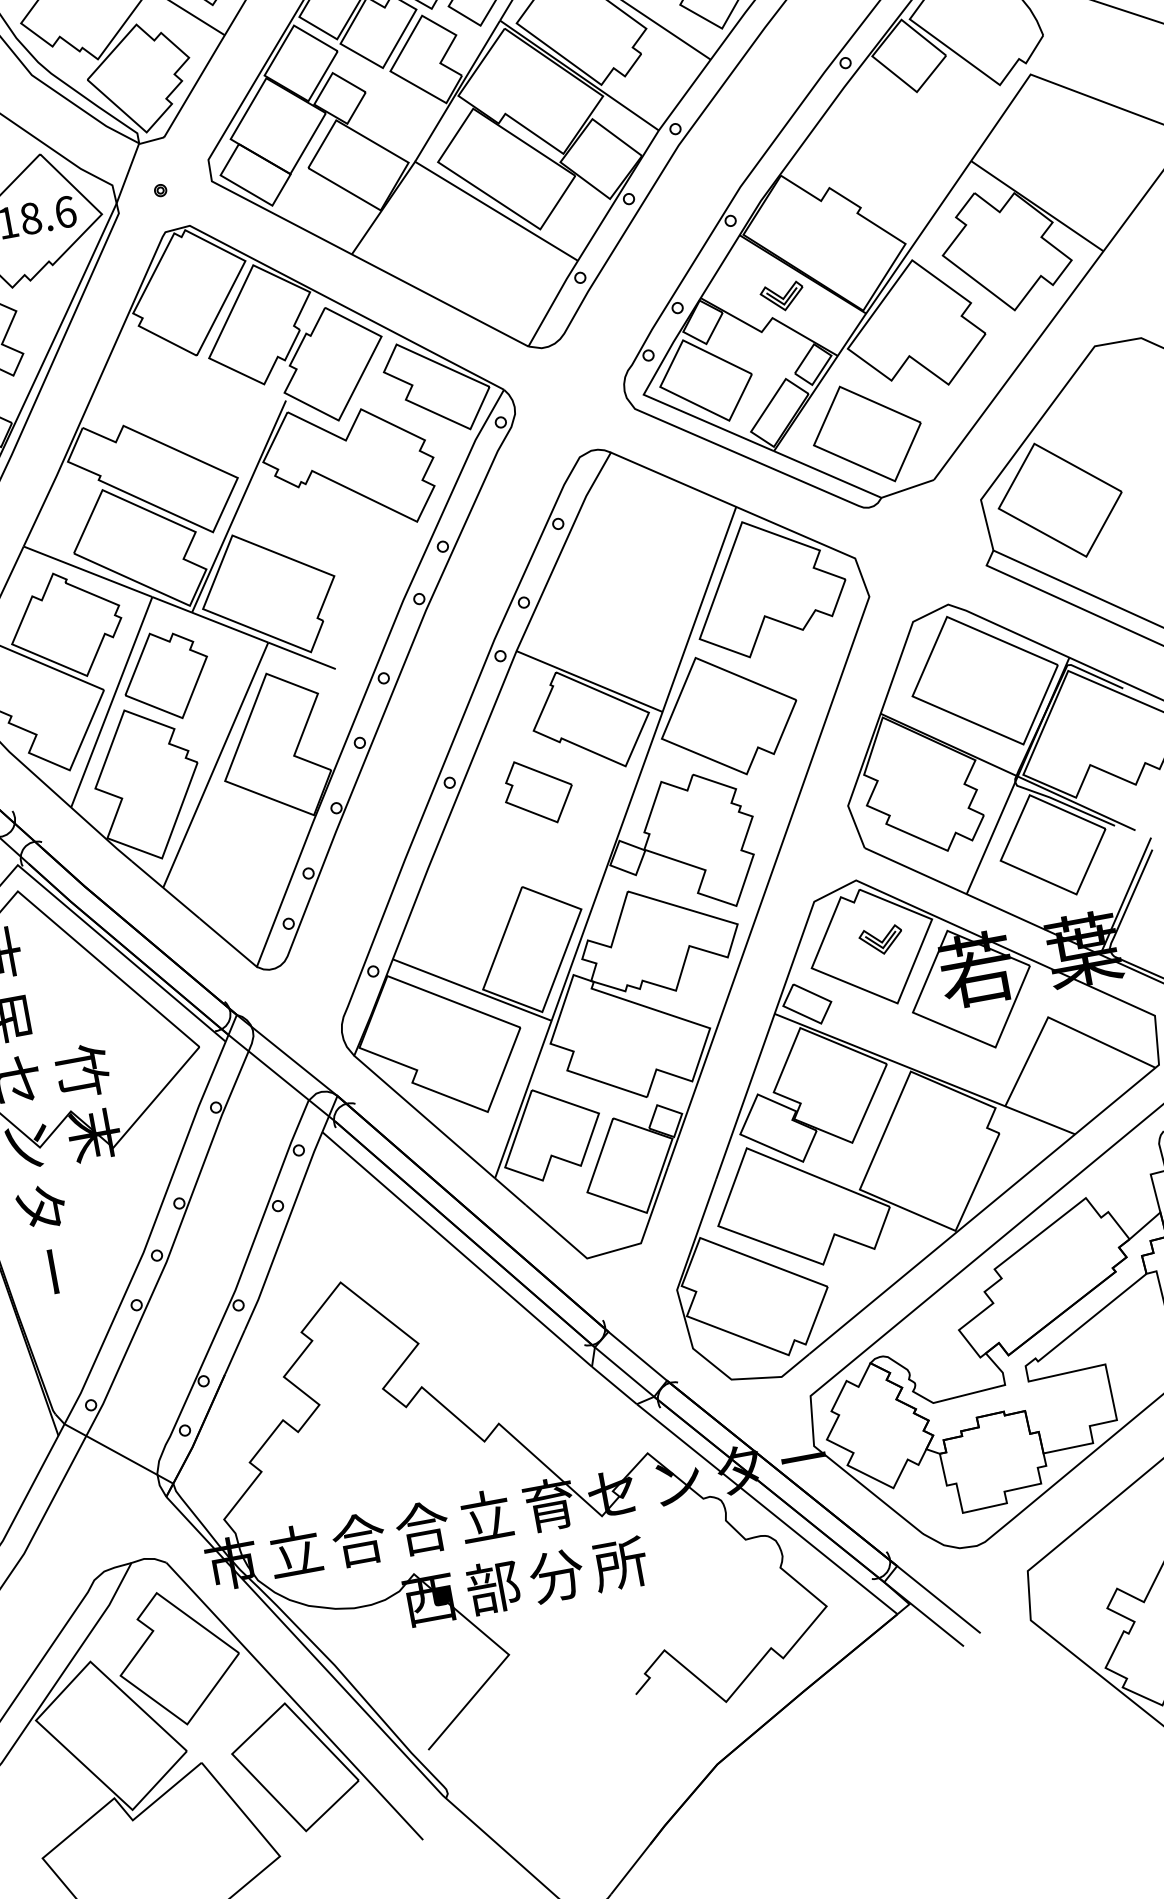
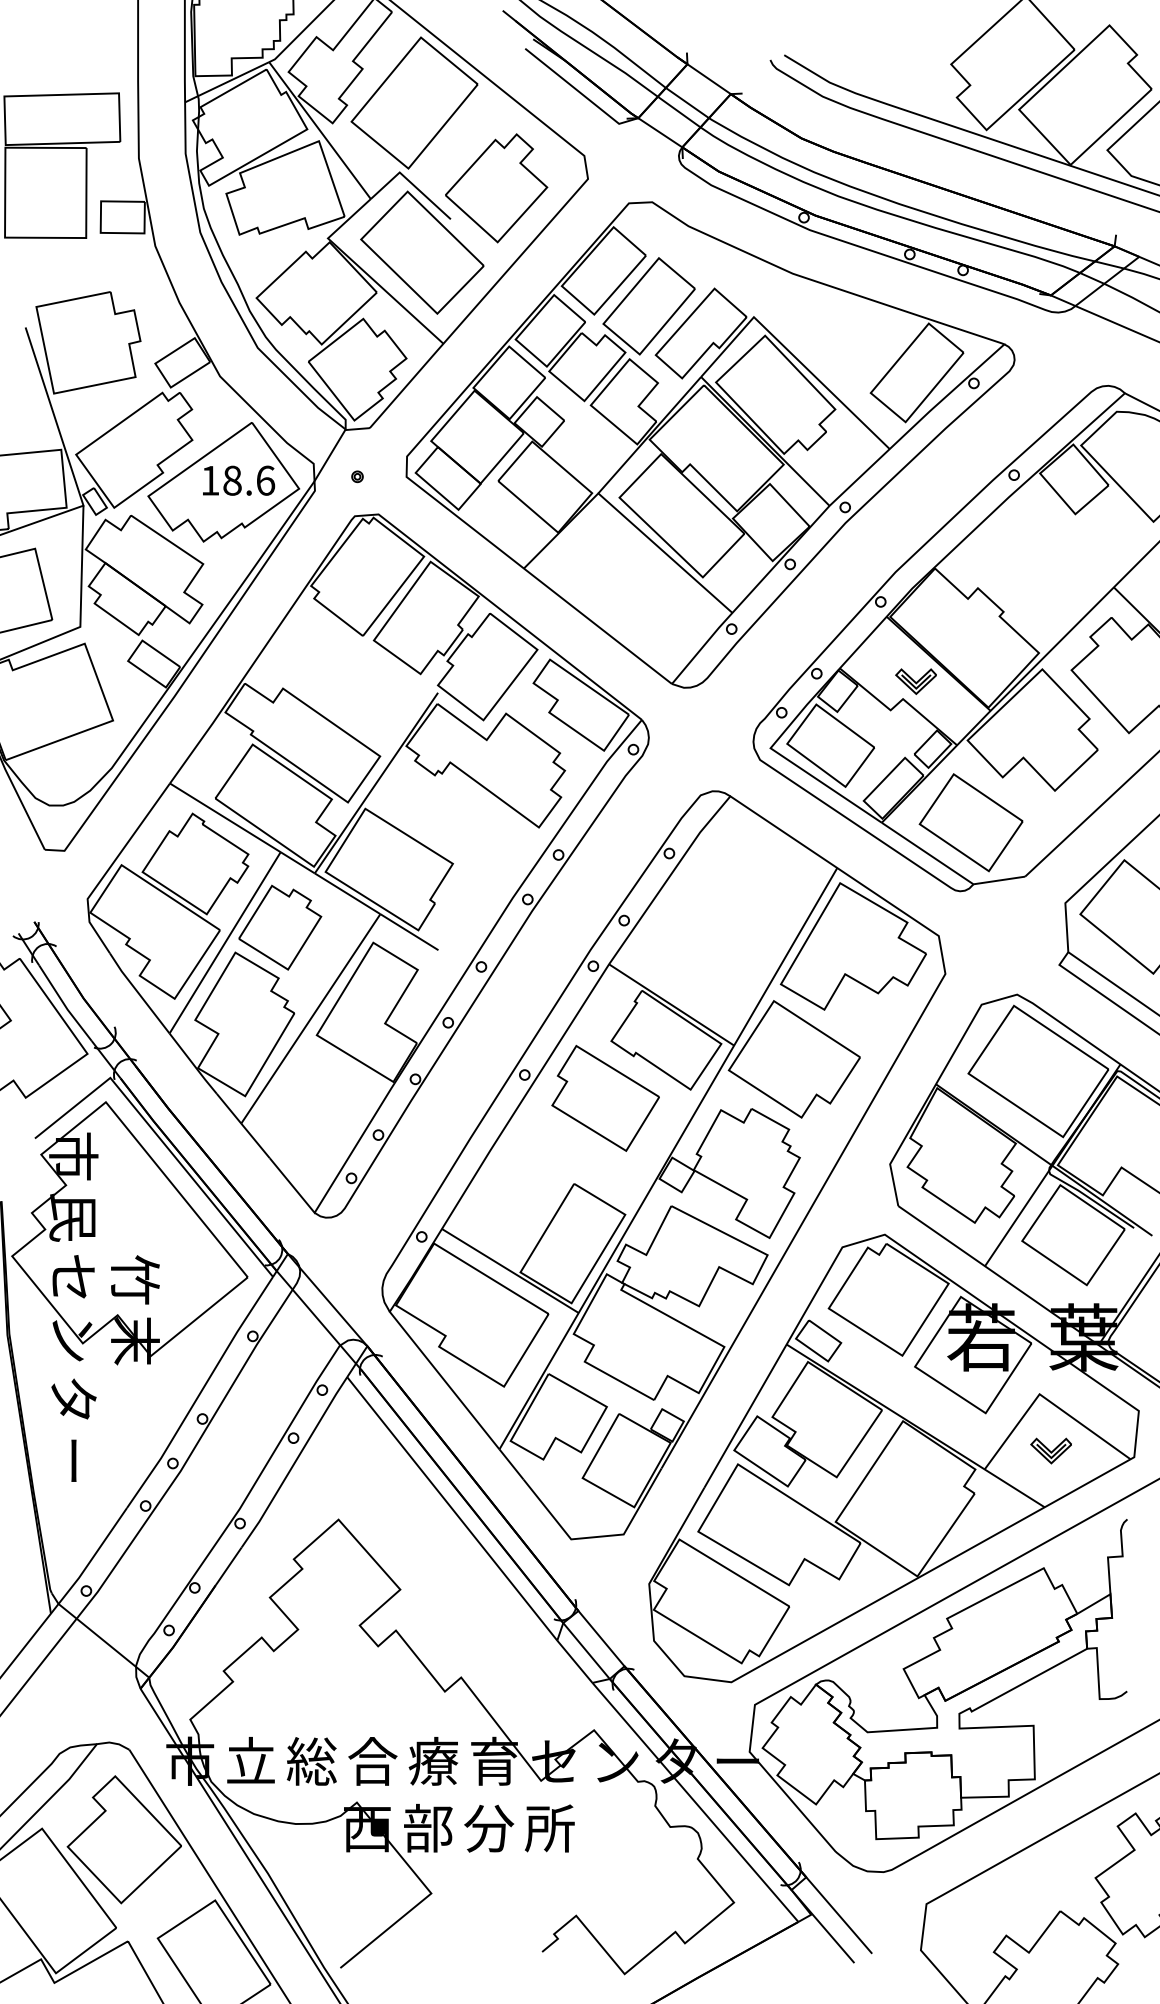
part: (538, 791) -> (605, 1098), size x1.67
part: (880, 940) -> (1050, 1450), moved
text: (485, 1516) -> (433, 1761), 立 -> 療
text: (358, 1540) -> (311, 1761), 合 -> 総

